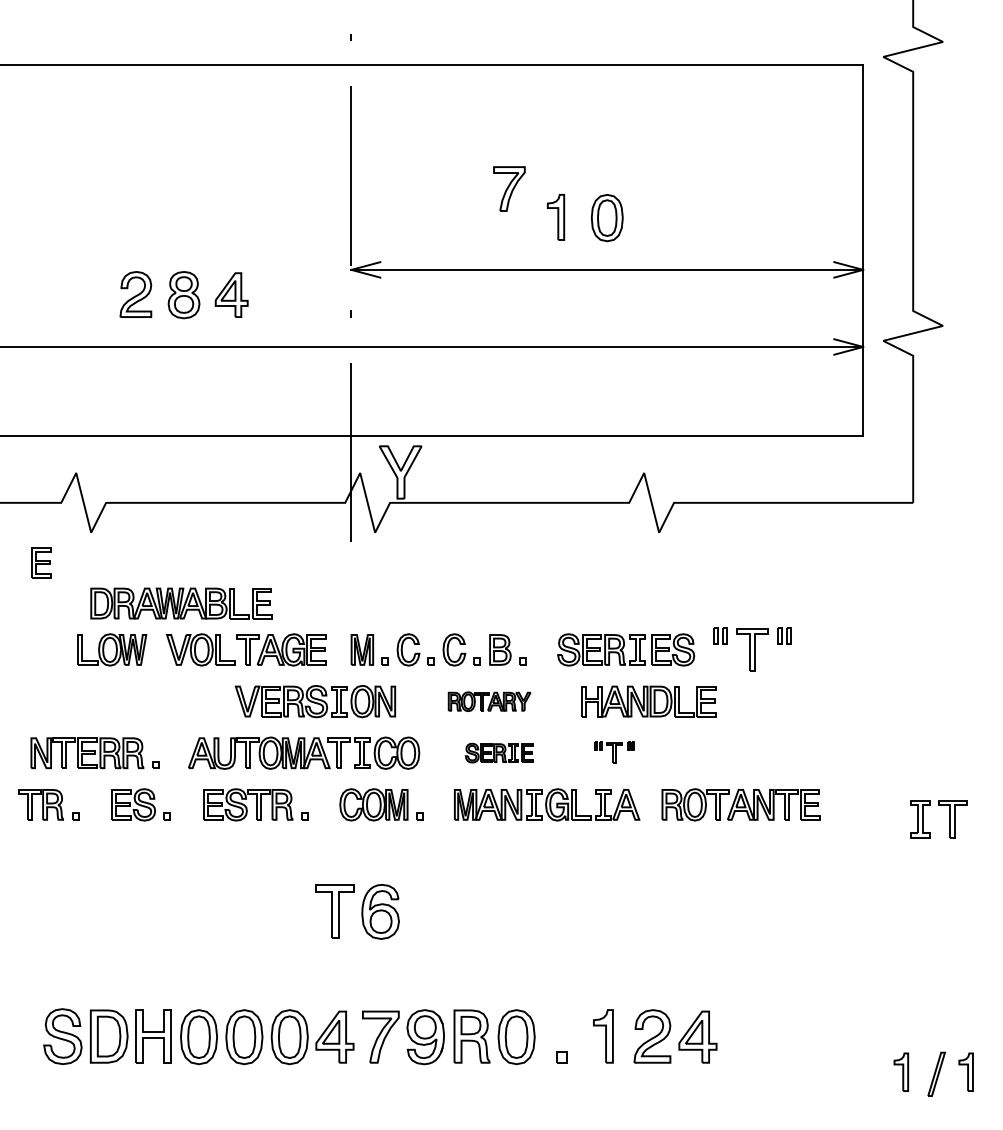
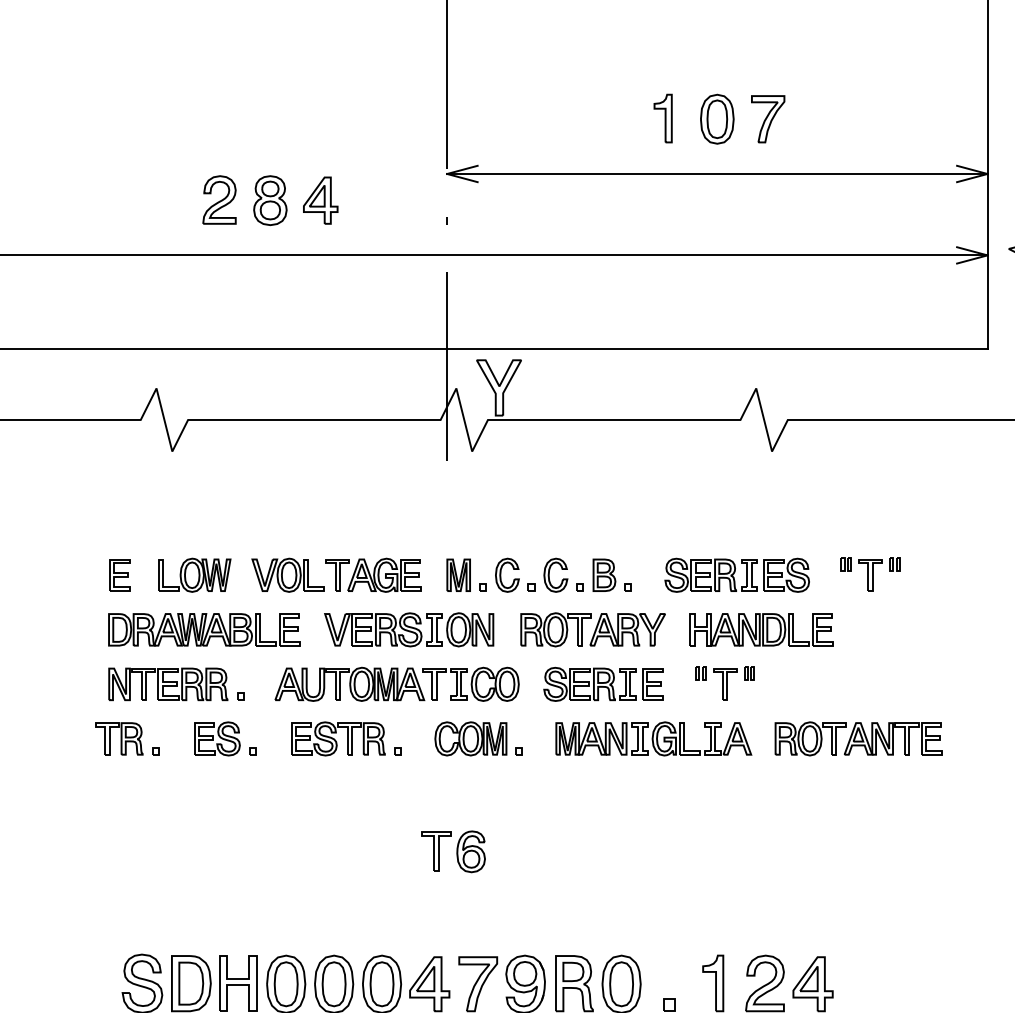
part: (509, 188) -> (768, 118), moved
part: (41, 562) -> (119, 574), moved
part: (181, 603) -> (204, 629), moved
part: (752, 649) -> (870, 574), size x0.71
part: (489, 701) -> (592, 629), size x1.67
part: (499, 752) -> (603, 683), size x1.67
part: (614, 752) -> (724, 683), size x1.43
part: (357, 911) -> (453, 851), size x0.71

